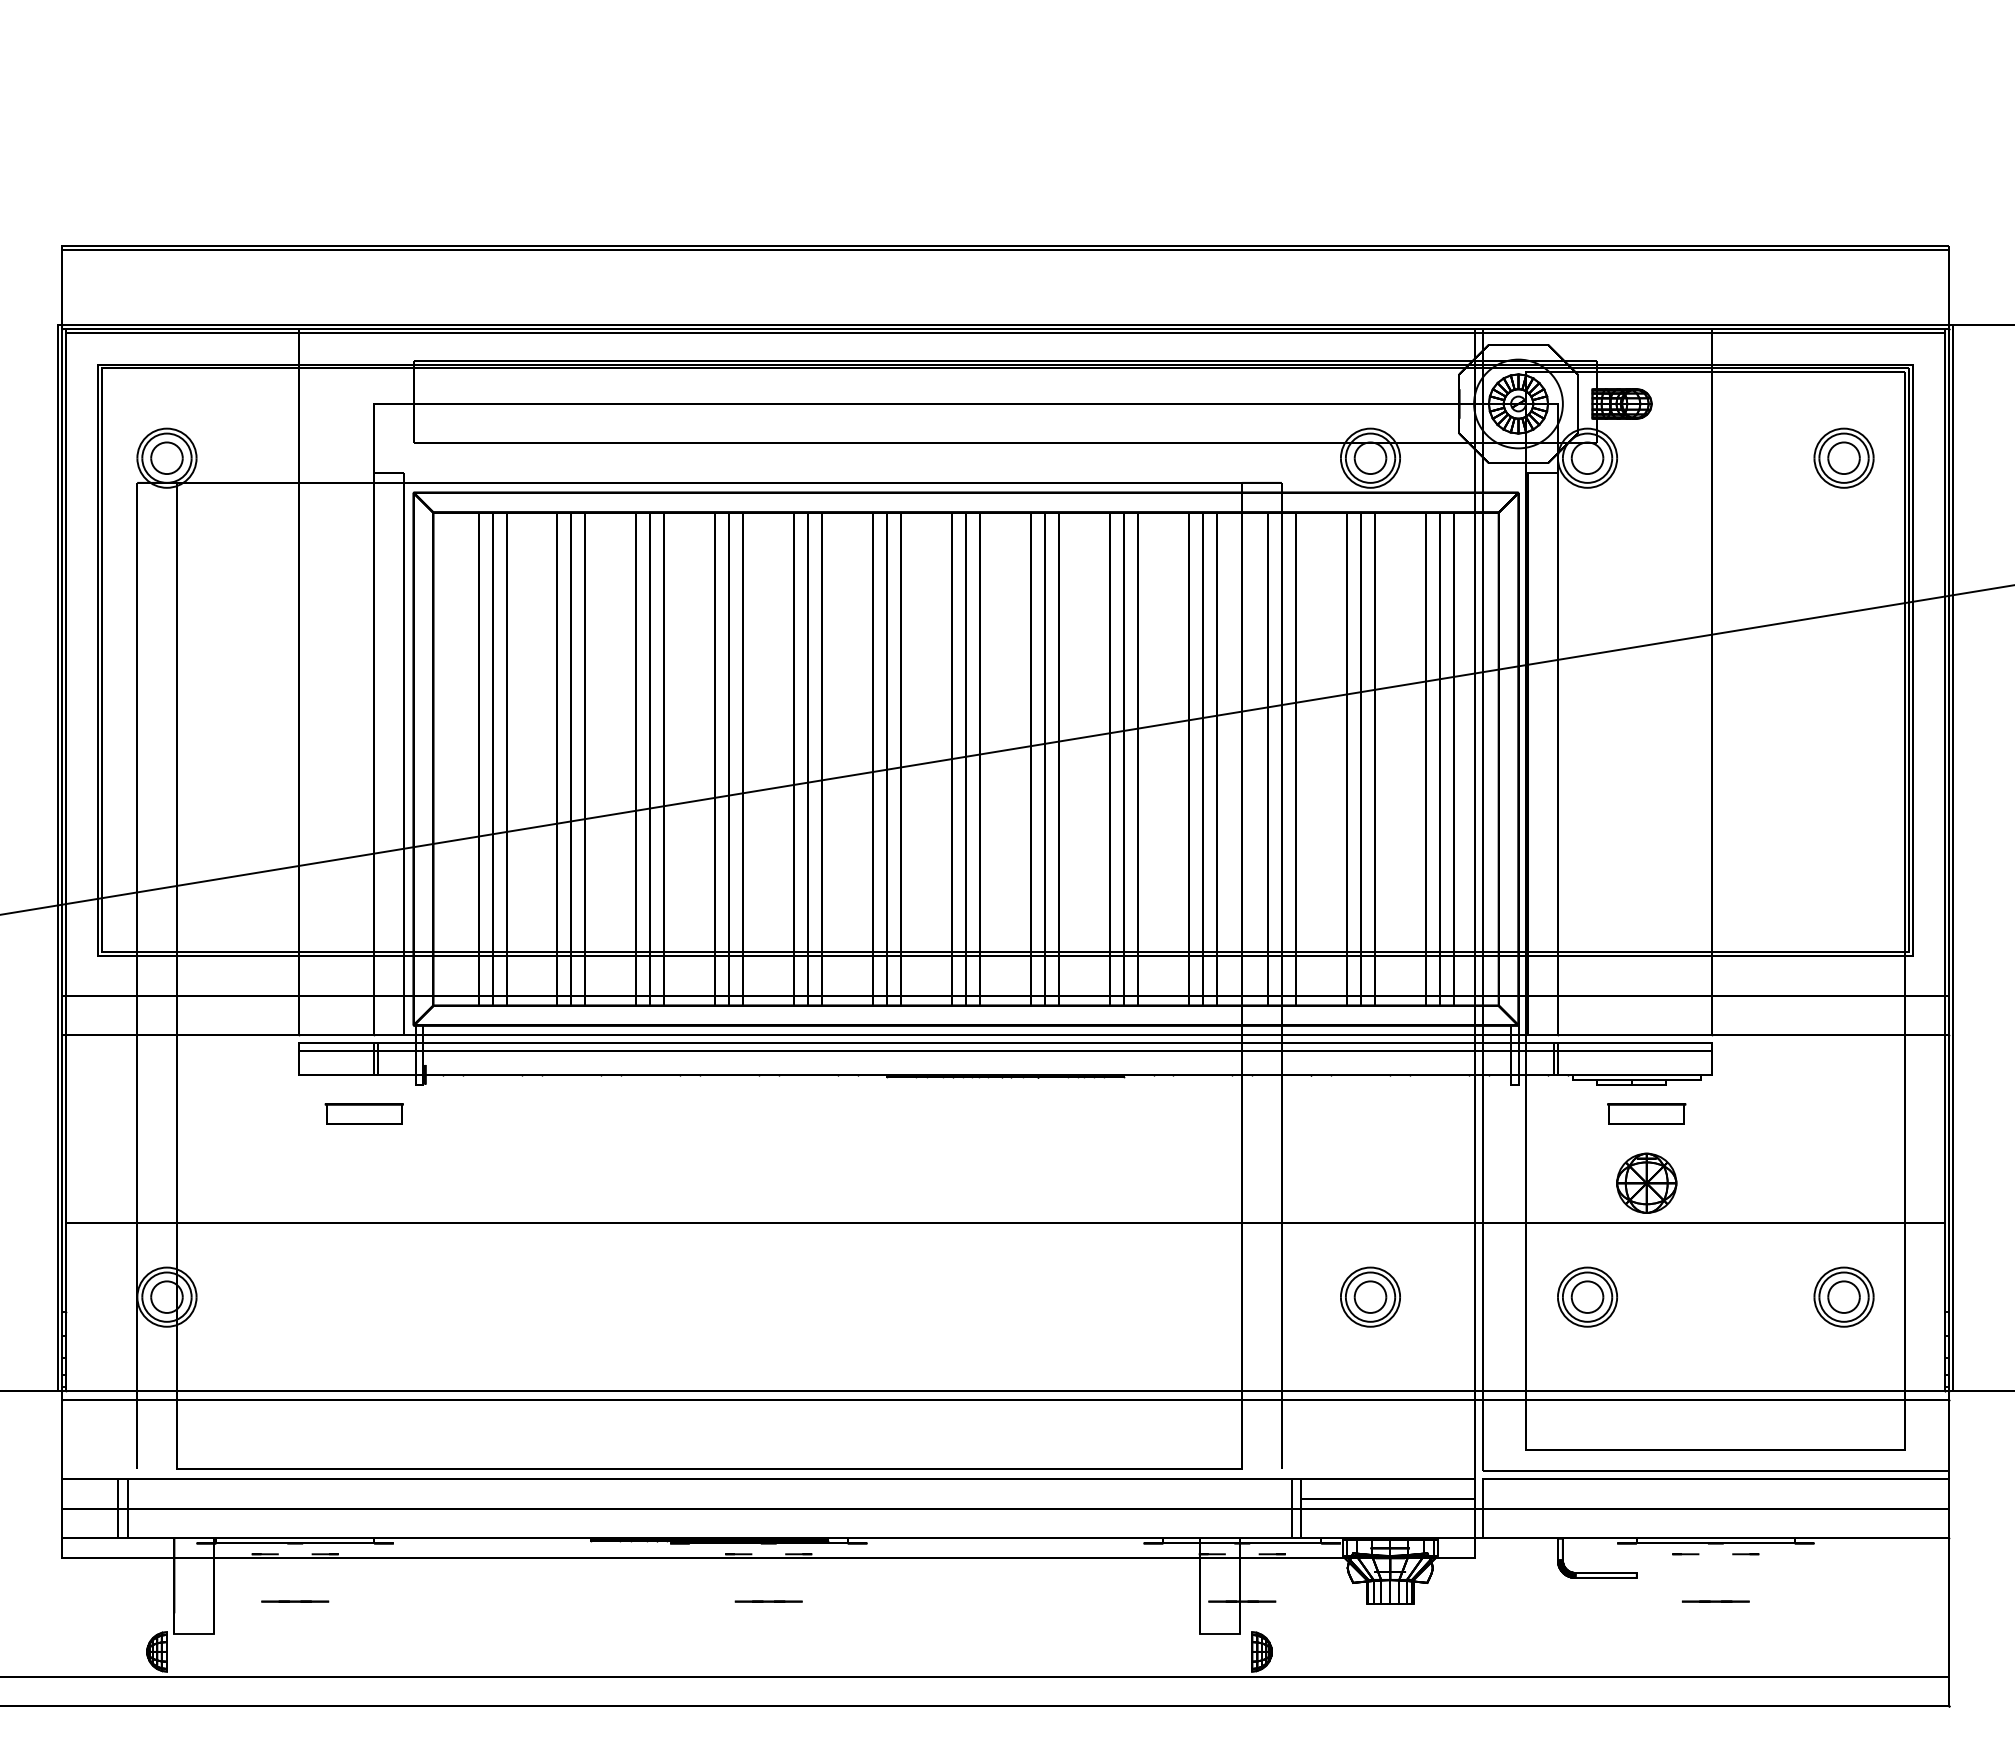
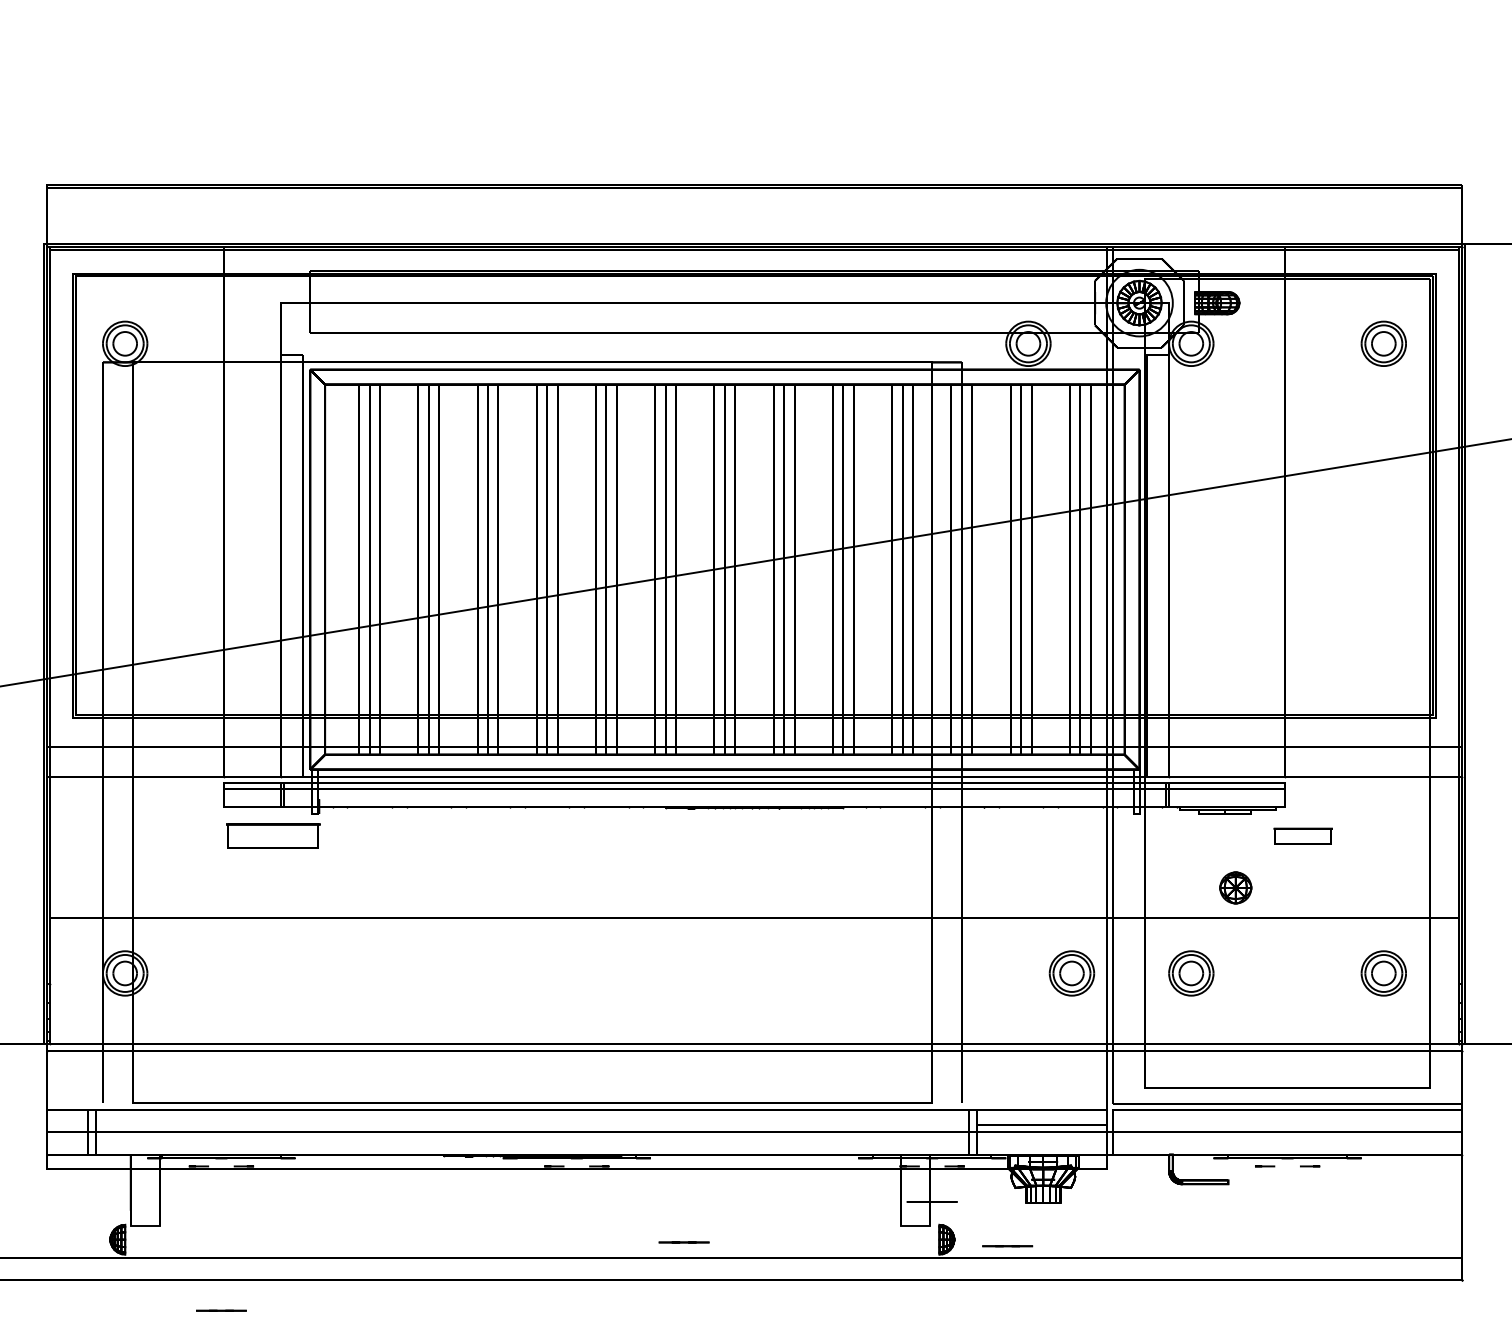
part: (363, 1113) -> (272, 835), size x1.6
part: (1646, 1113) -> (1303, 835), moved
part: (1646, 1182) -> (1235, 887), size x0.7
part: (1370, 1296) -> (1071, 972), moved
line: (295, 1601) -> (221, 1310), moved
line: (768, 1601) -> (683, 1242), moved
line: (1715, 1601) -> (1007, 1246), moved

